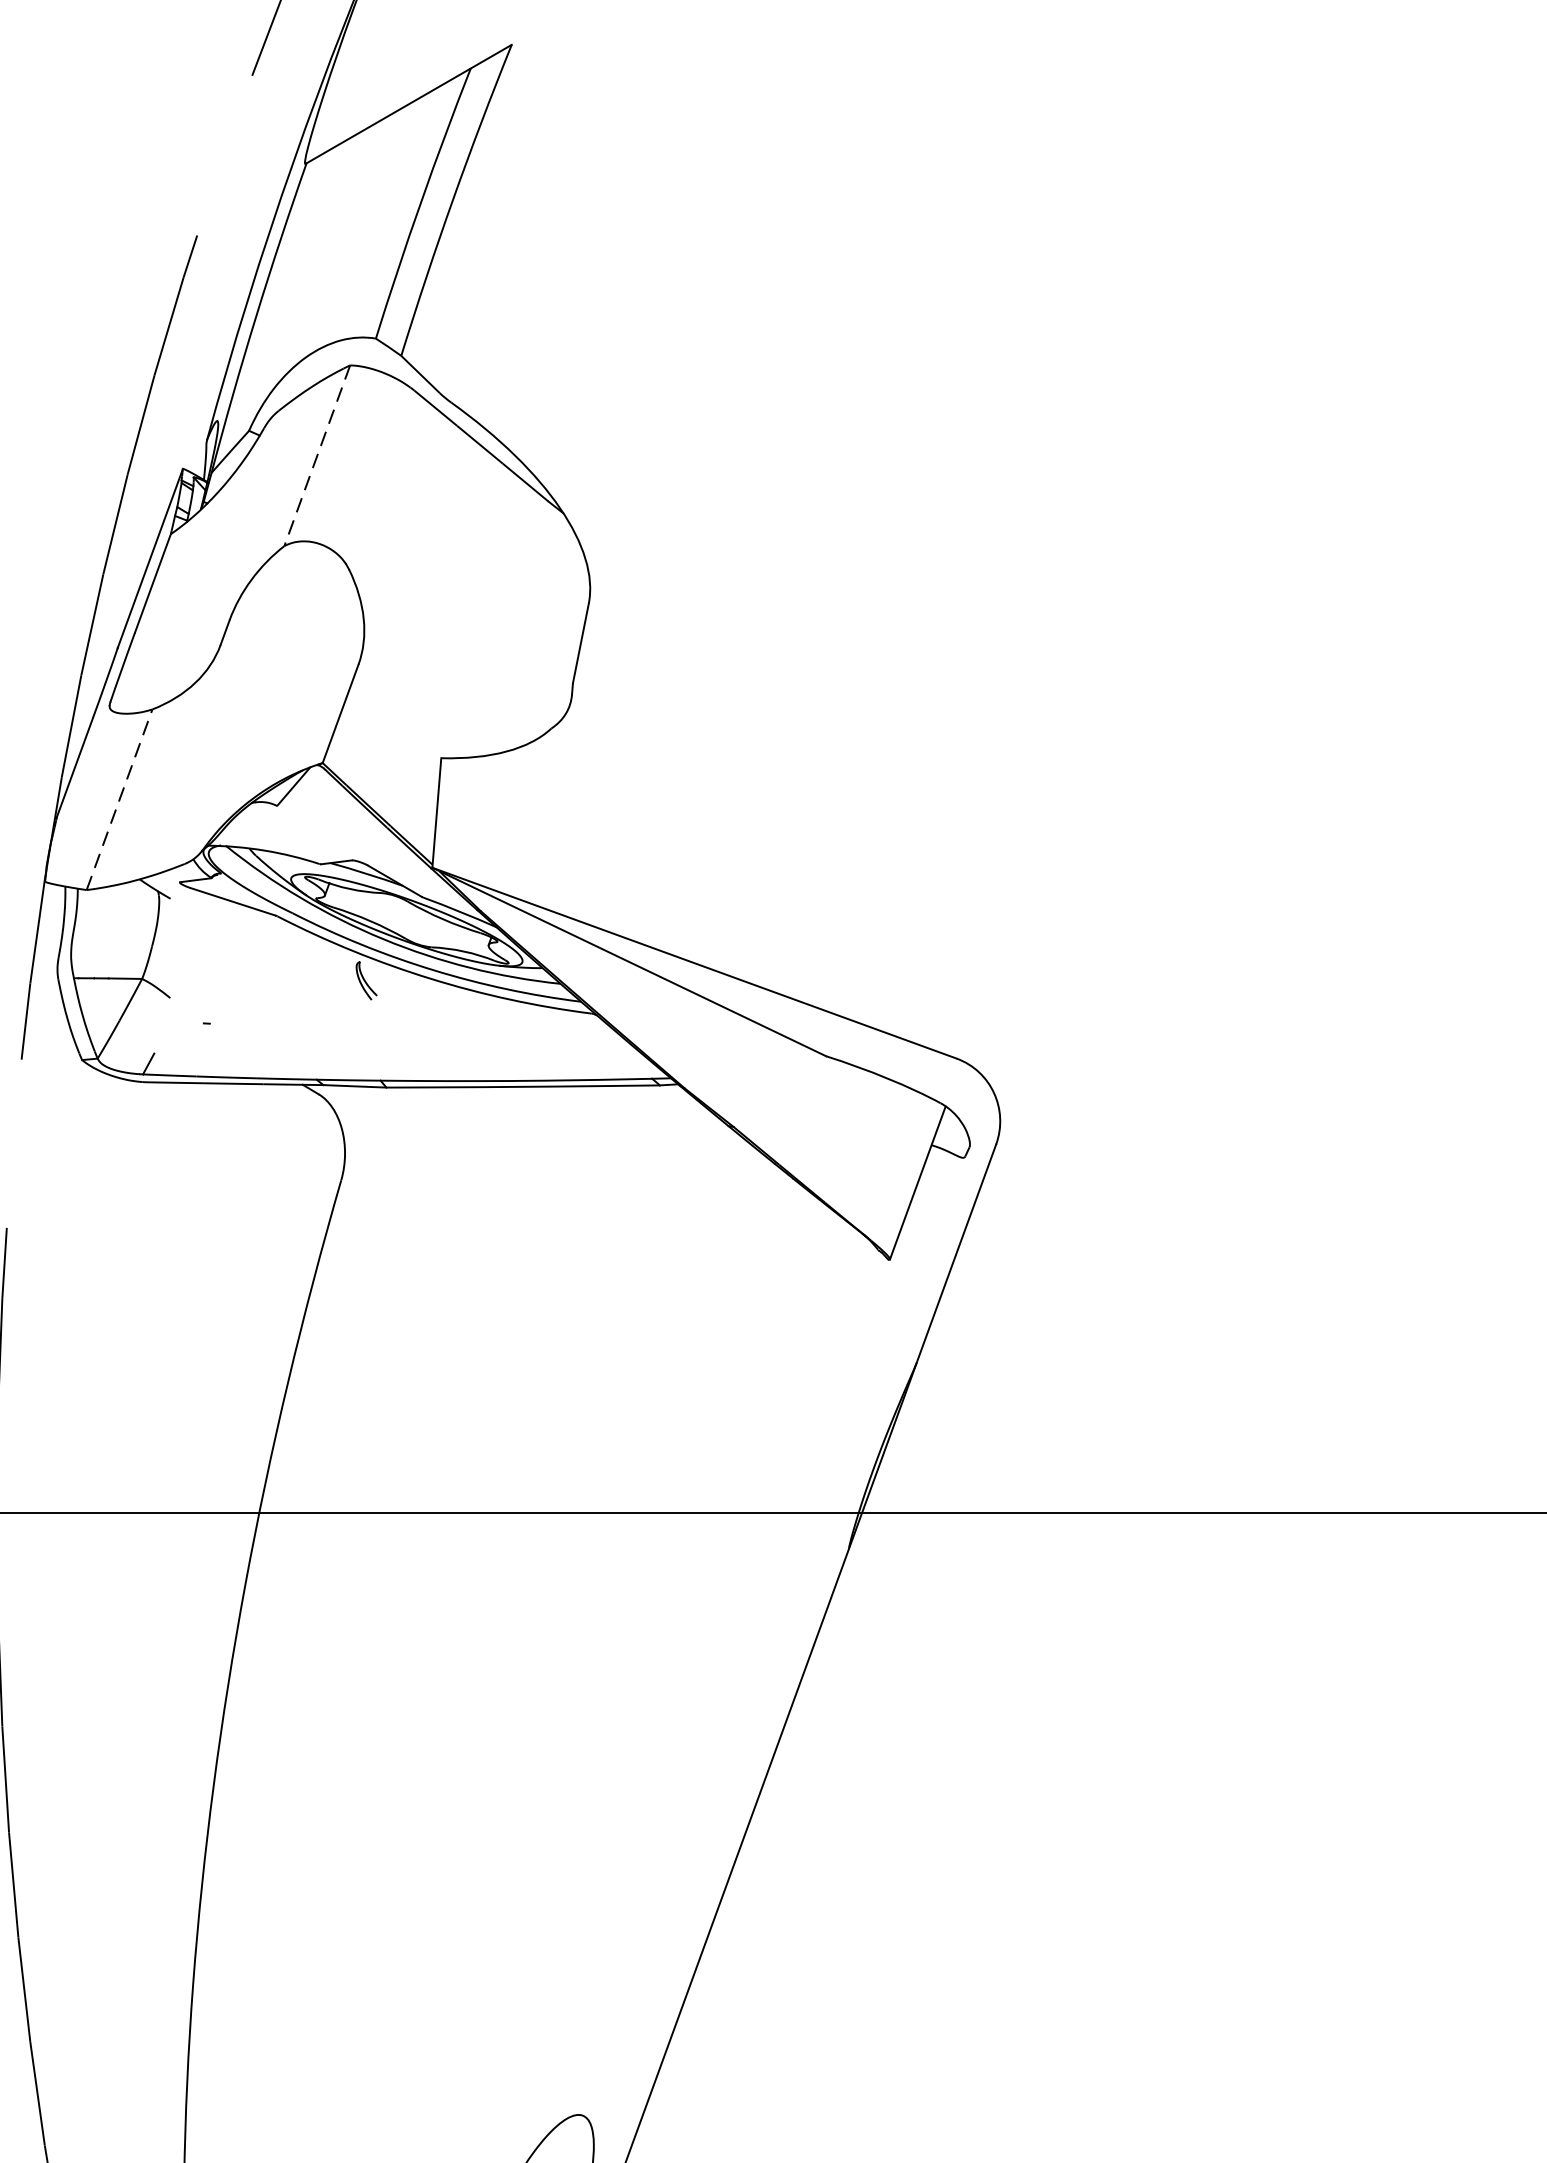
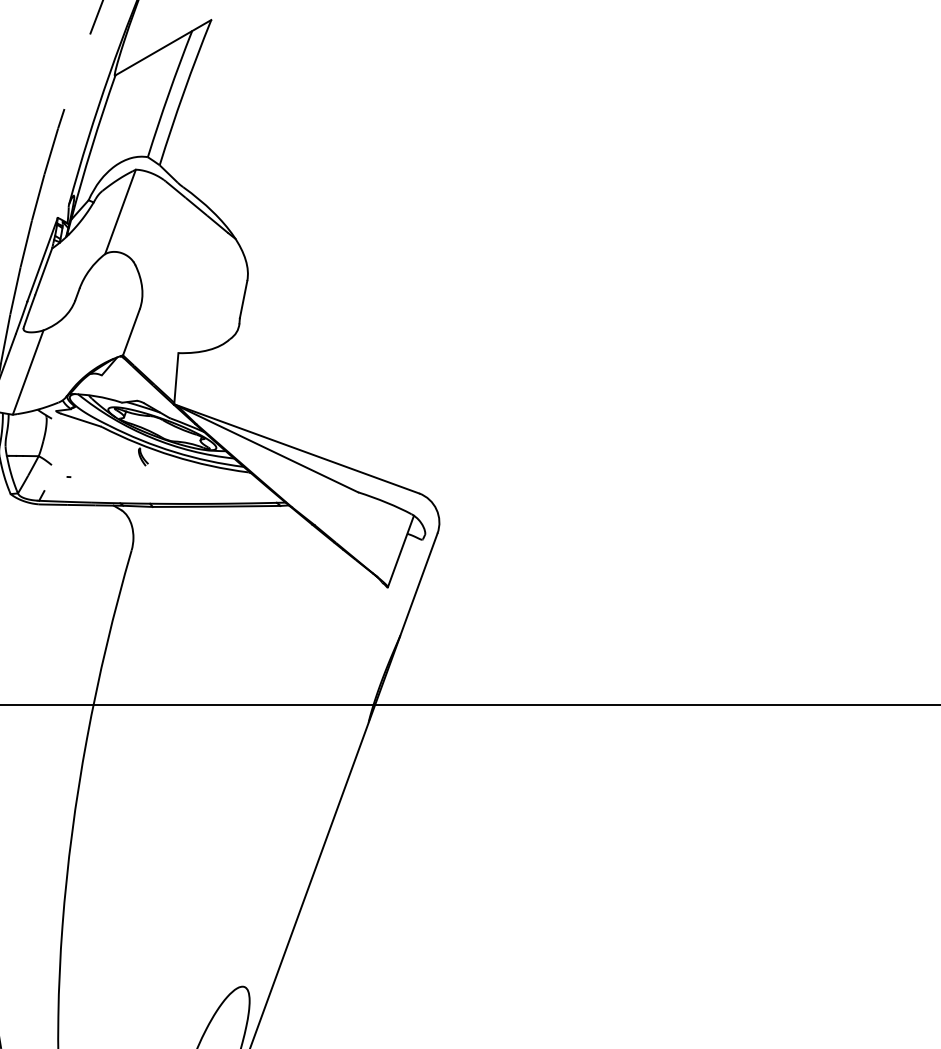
line: (317, 454) -> (120, 211), dashed -> solid
line: (120, 799) -> (28, 372), dashed -> solid

